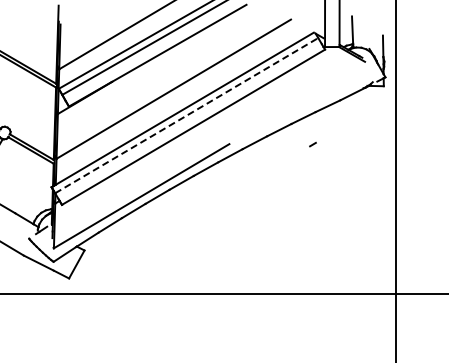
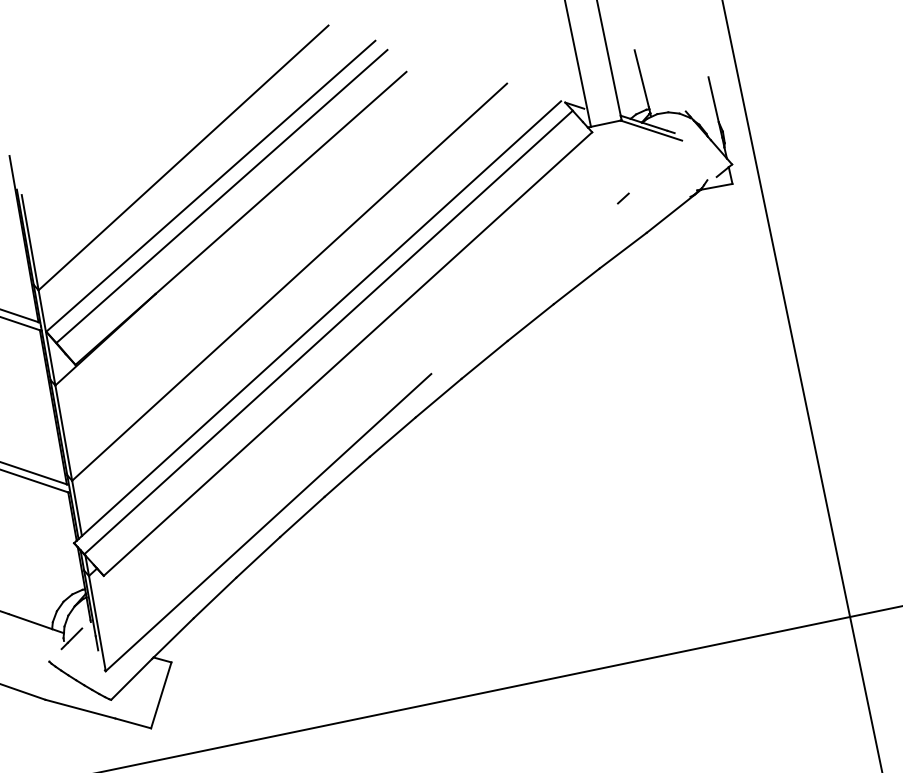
line: (186, 115) -> (327, 332), dashed -> solid
line: (312, 144) -> (622, 198), moved

